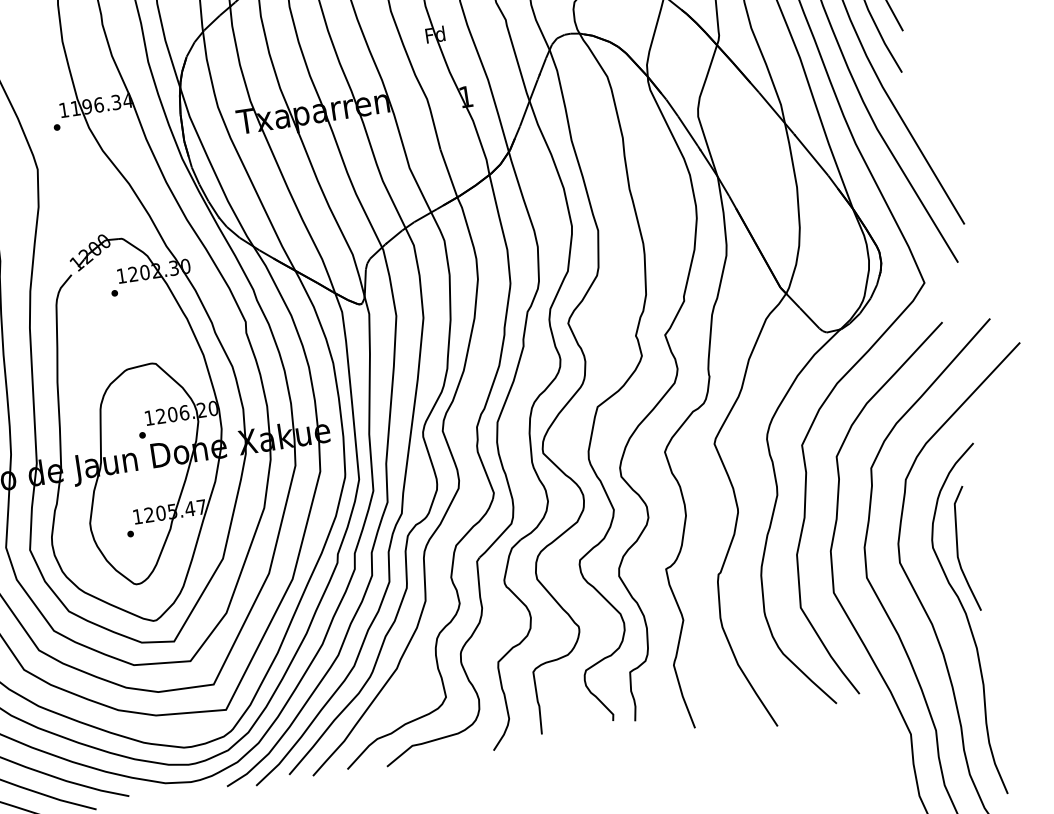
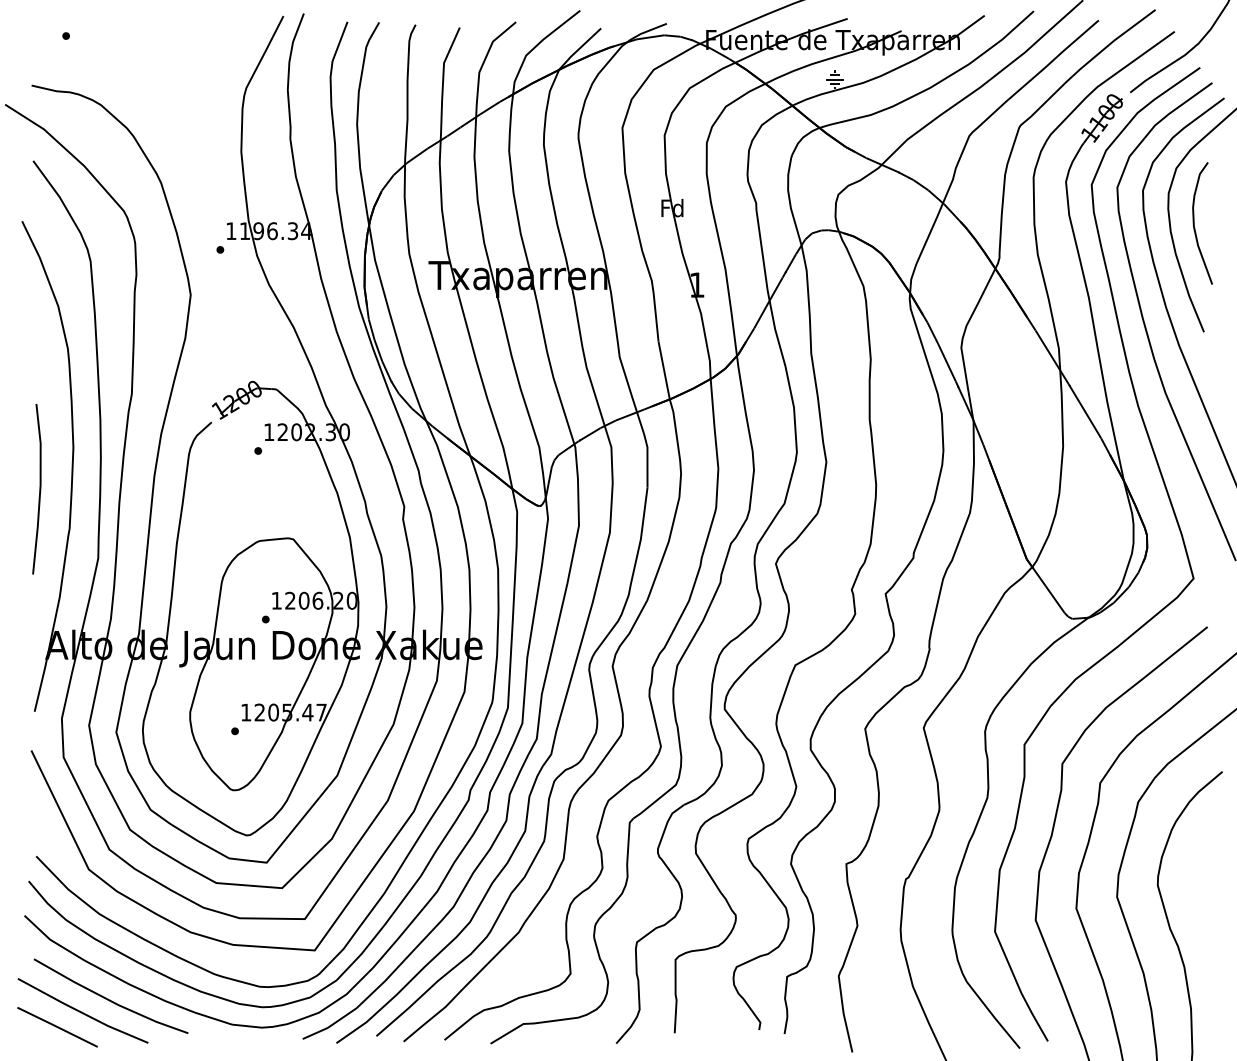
curve: (958, 550) -> (1186, 892), removed

